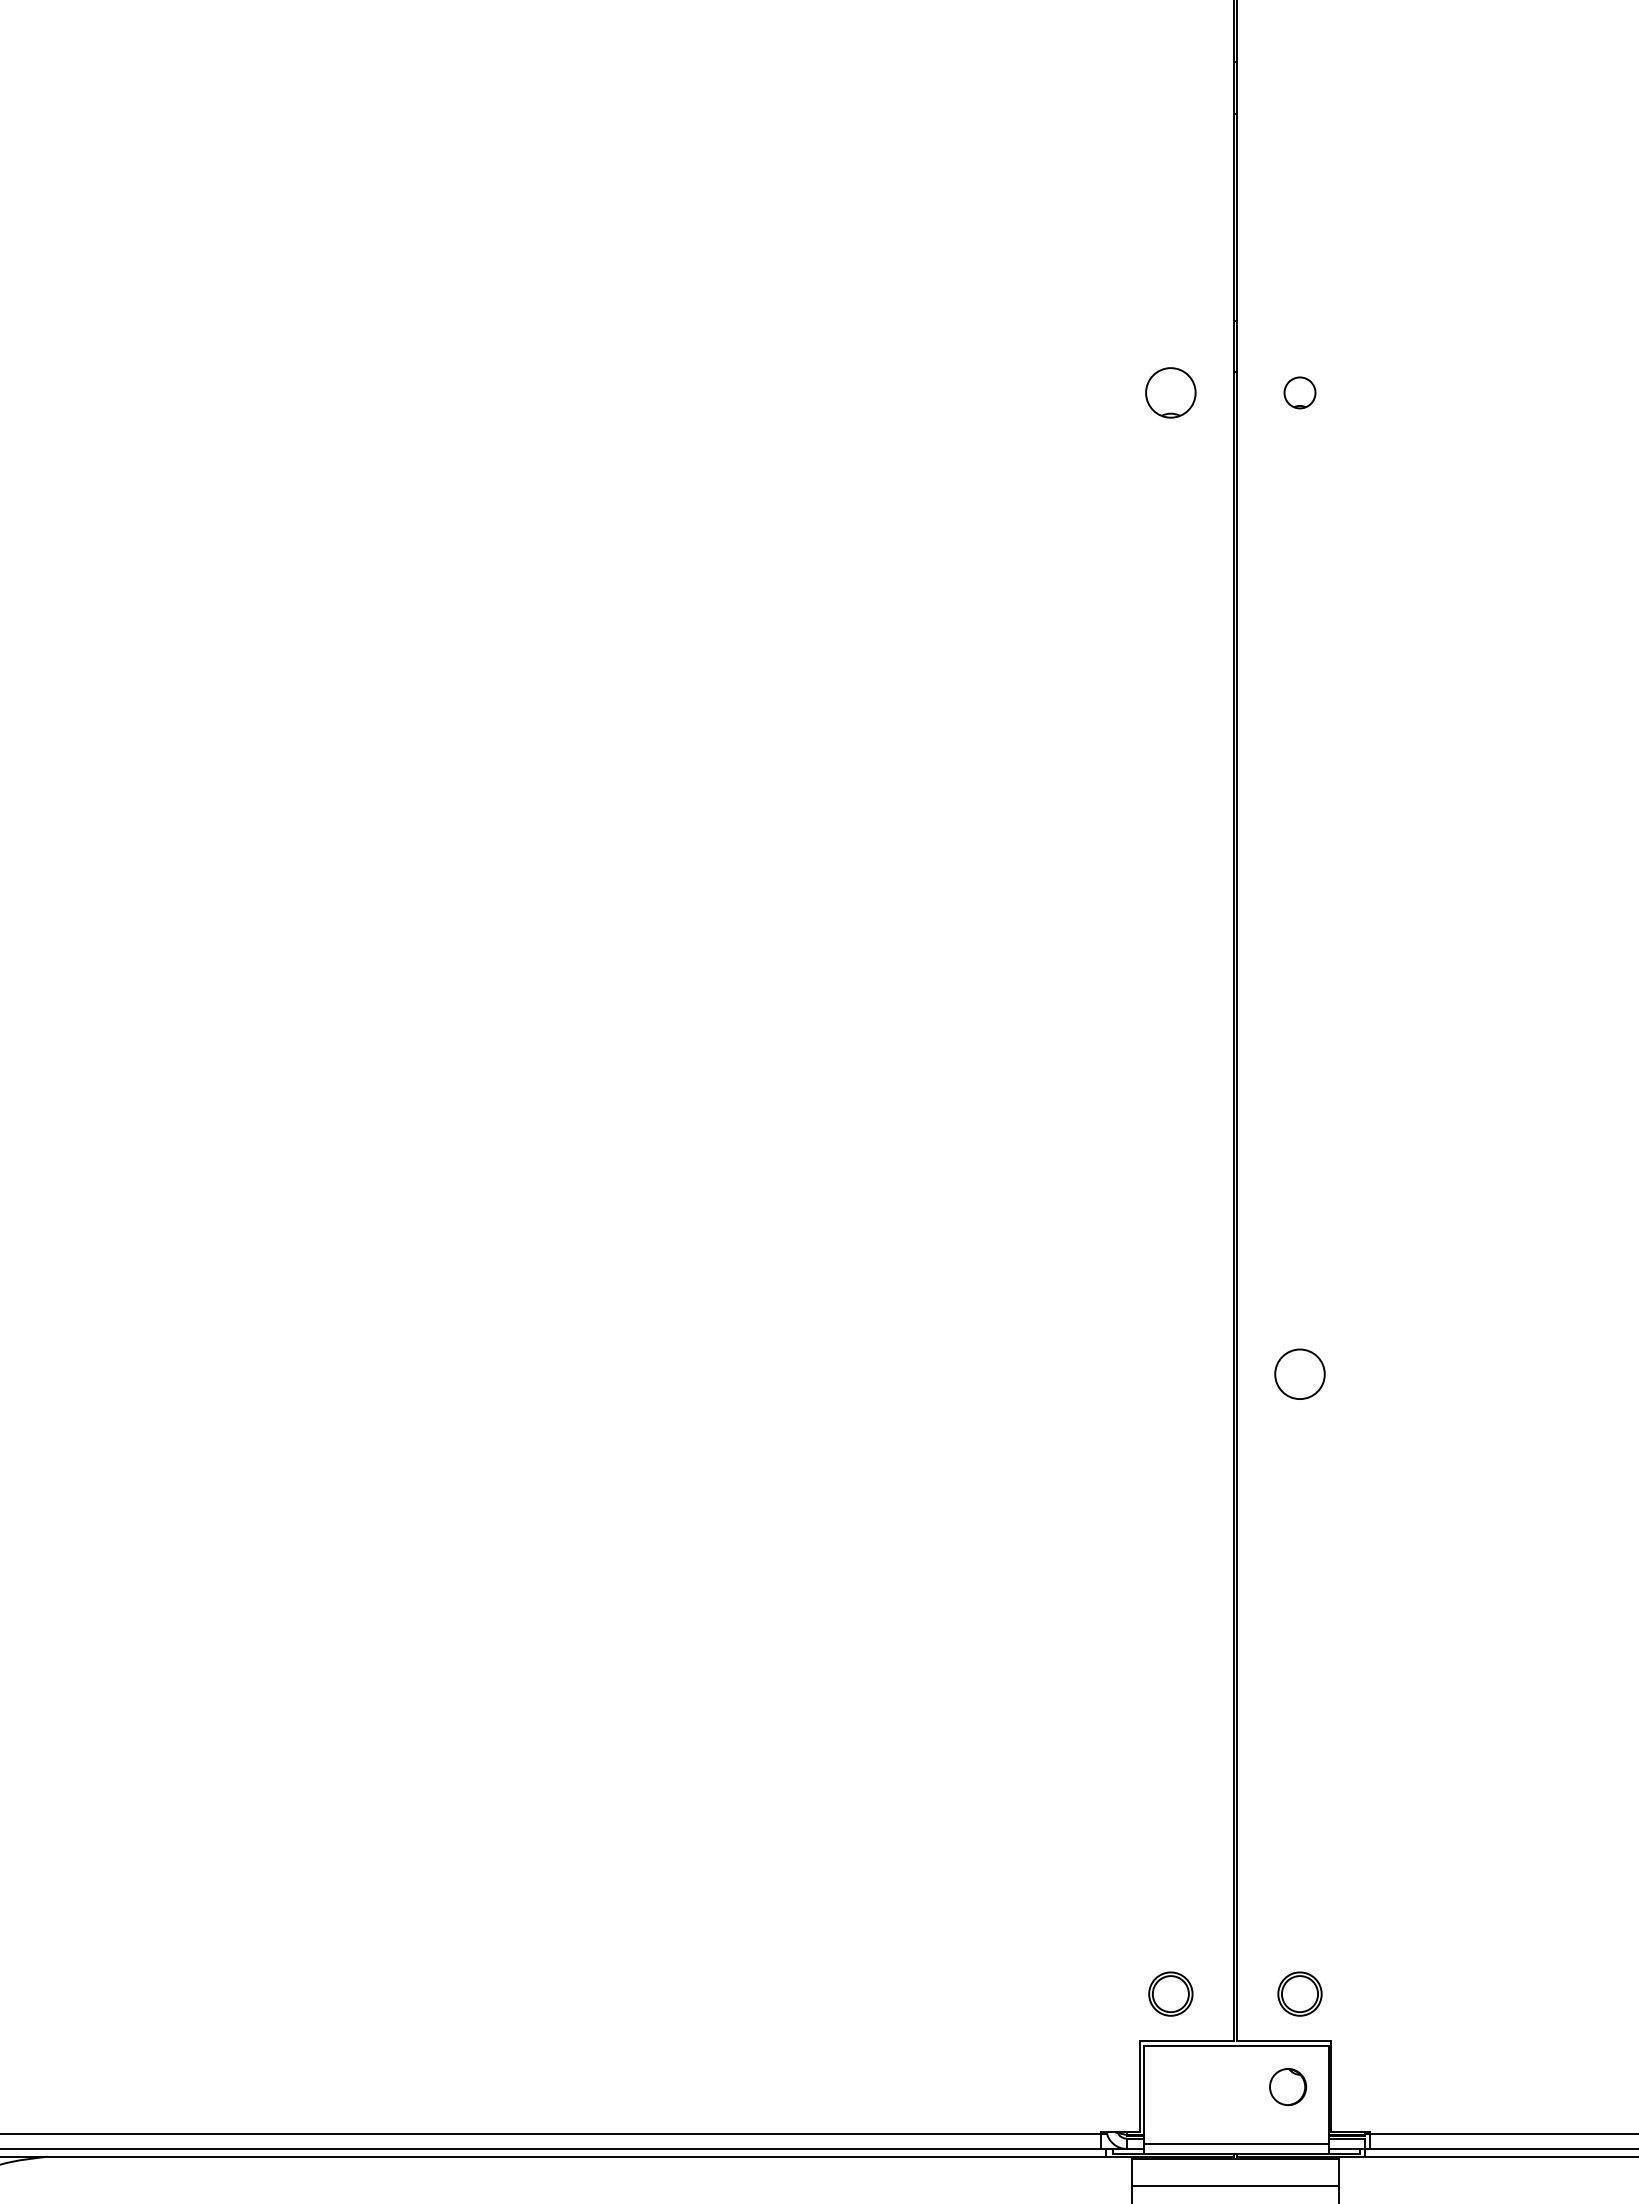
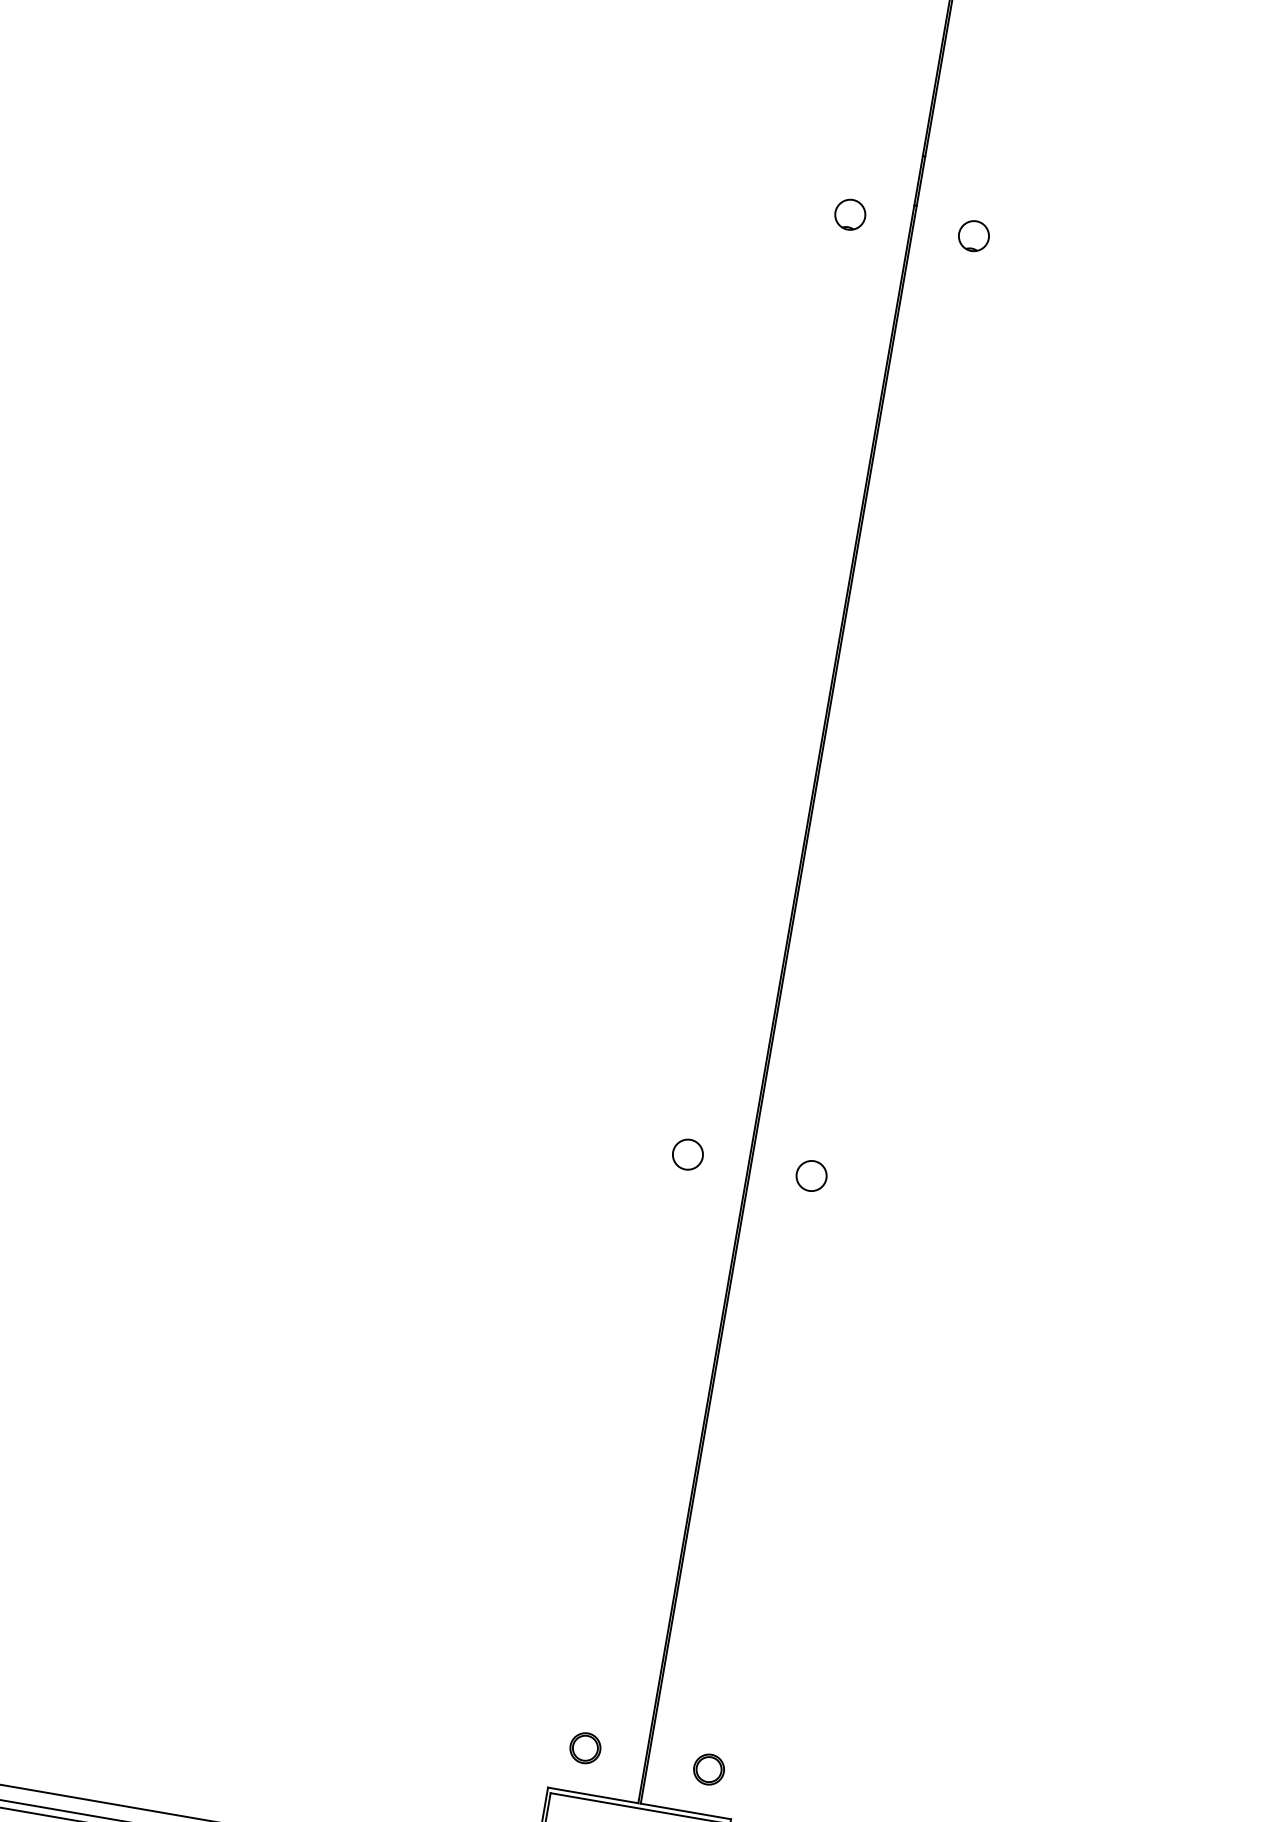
part: (1170, 392) -> (849, 214), size x0.62
circle: (1170, 1373) -> (687, 1153), added
circle: (1299, 1373) -> (811, 1175), size x0.62
part: (1170, 1993) -> (585, 1747), size x0.71
part: (1299, 1993) -> (708, 1768), size x0.71

